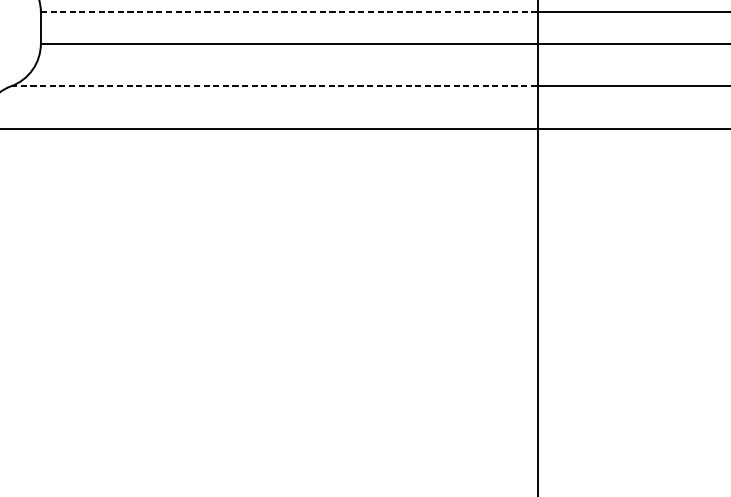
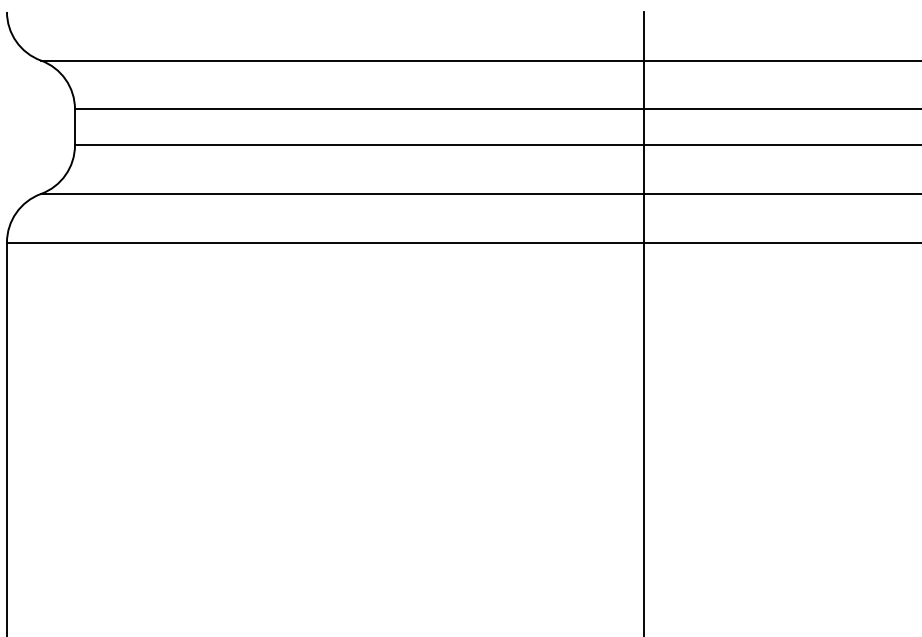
line: (289, 12) -> (359, 109), dashed -> solid
line: (275, 86) -> (343, 194), dashed -> solid

